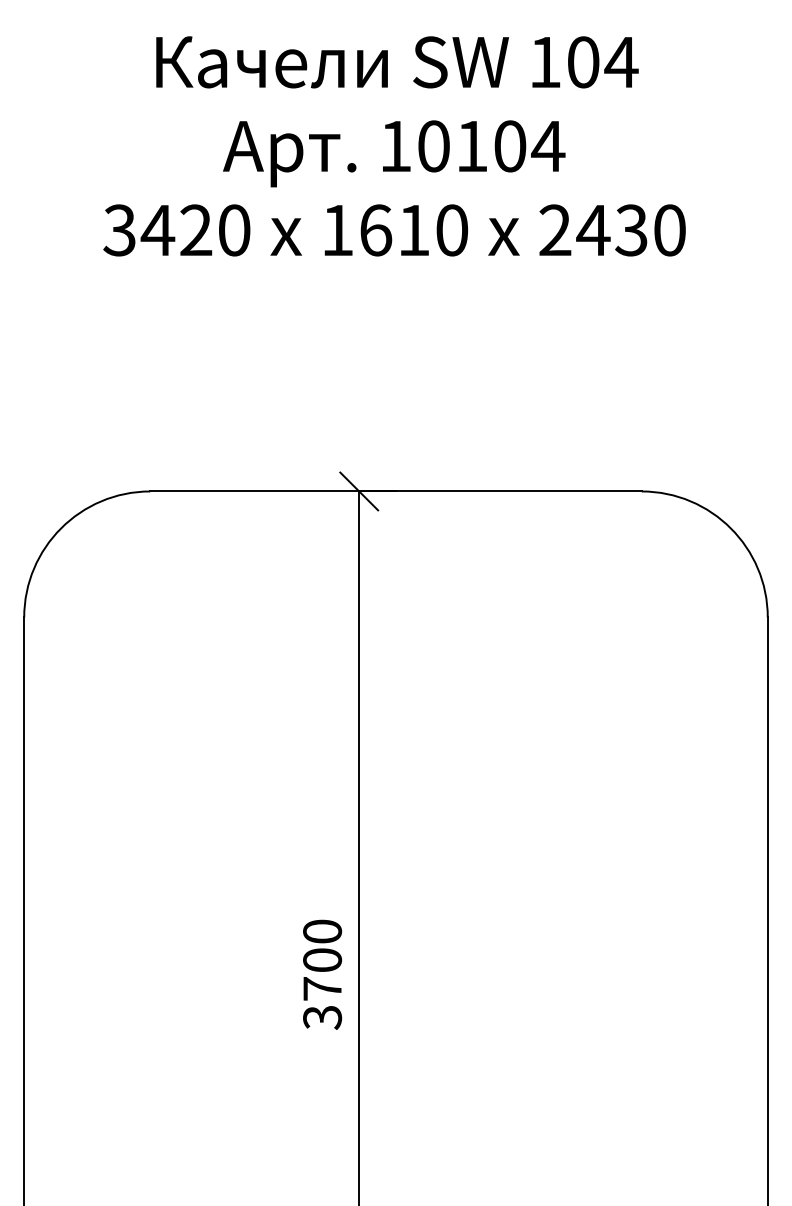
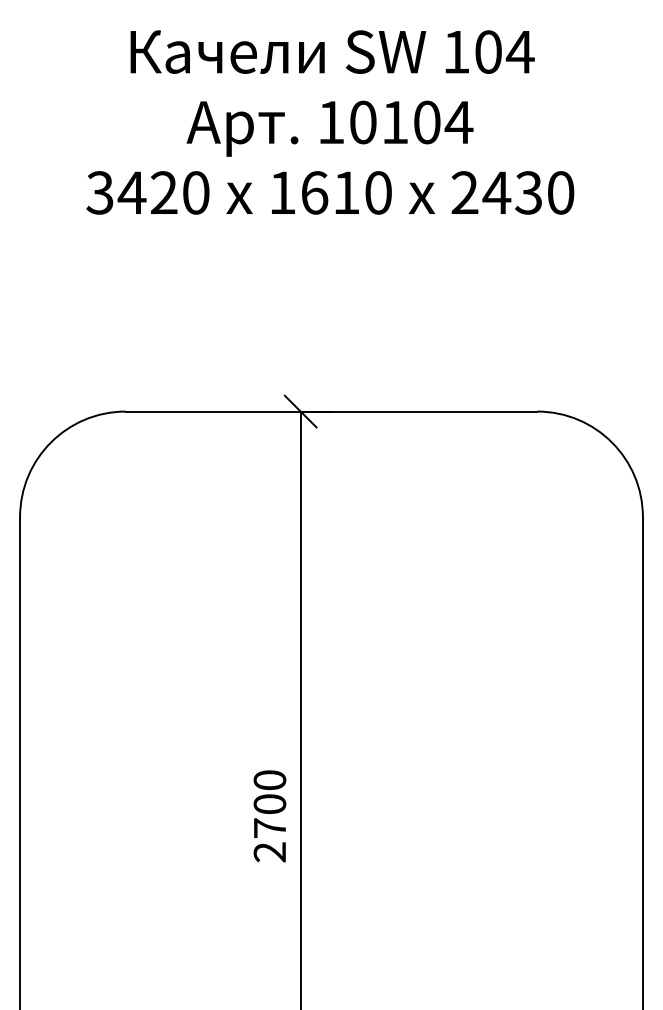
text: (323, 1017) -> (270, 852), 3700 -> 2700

